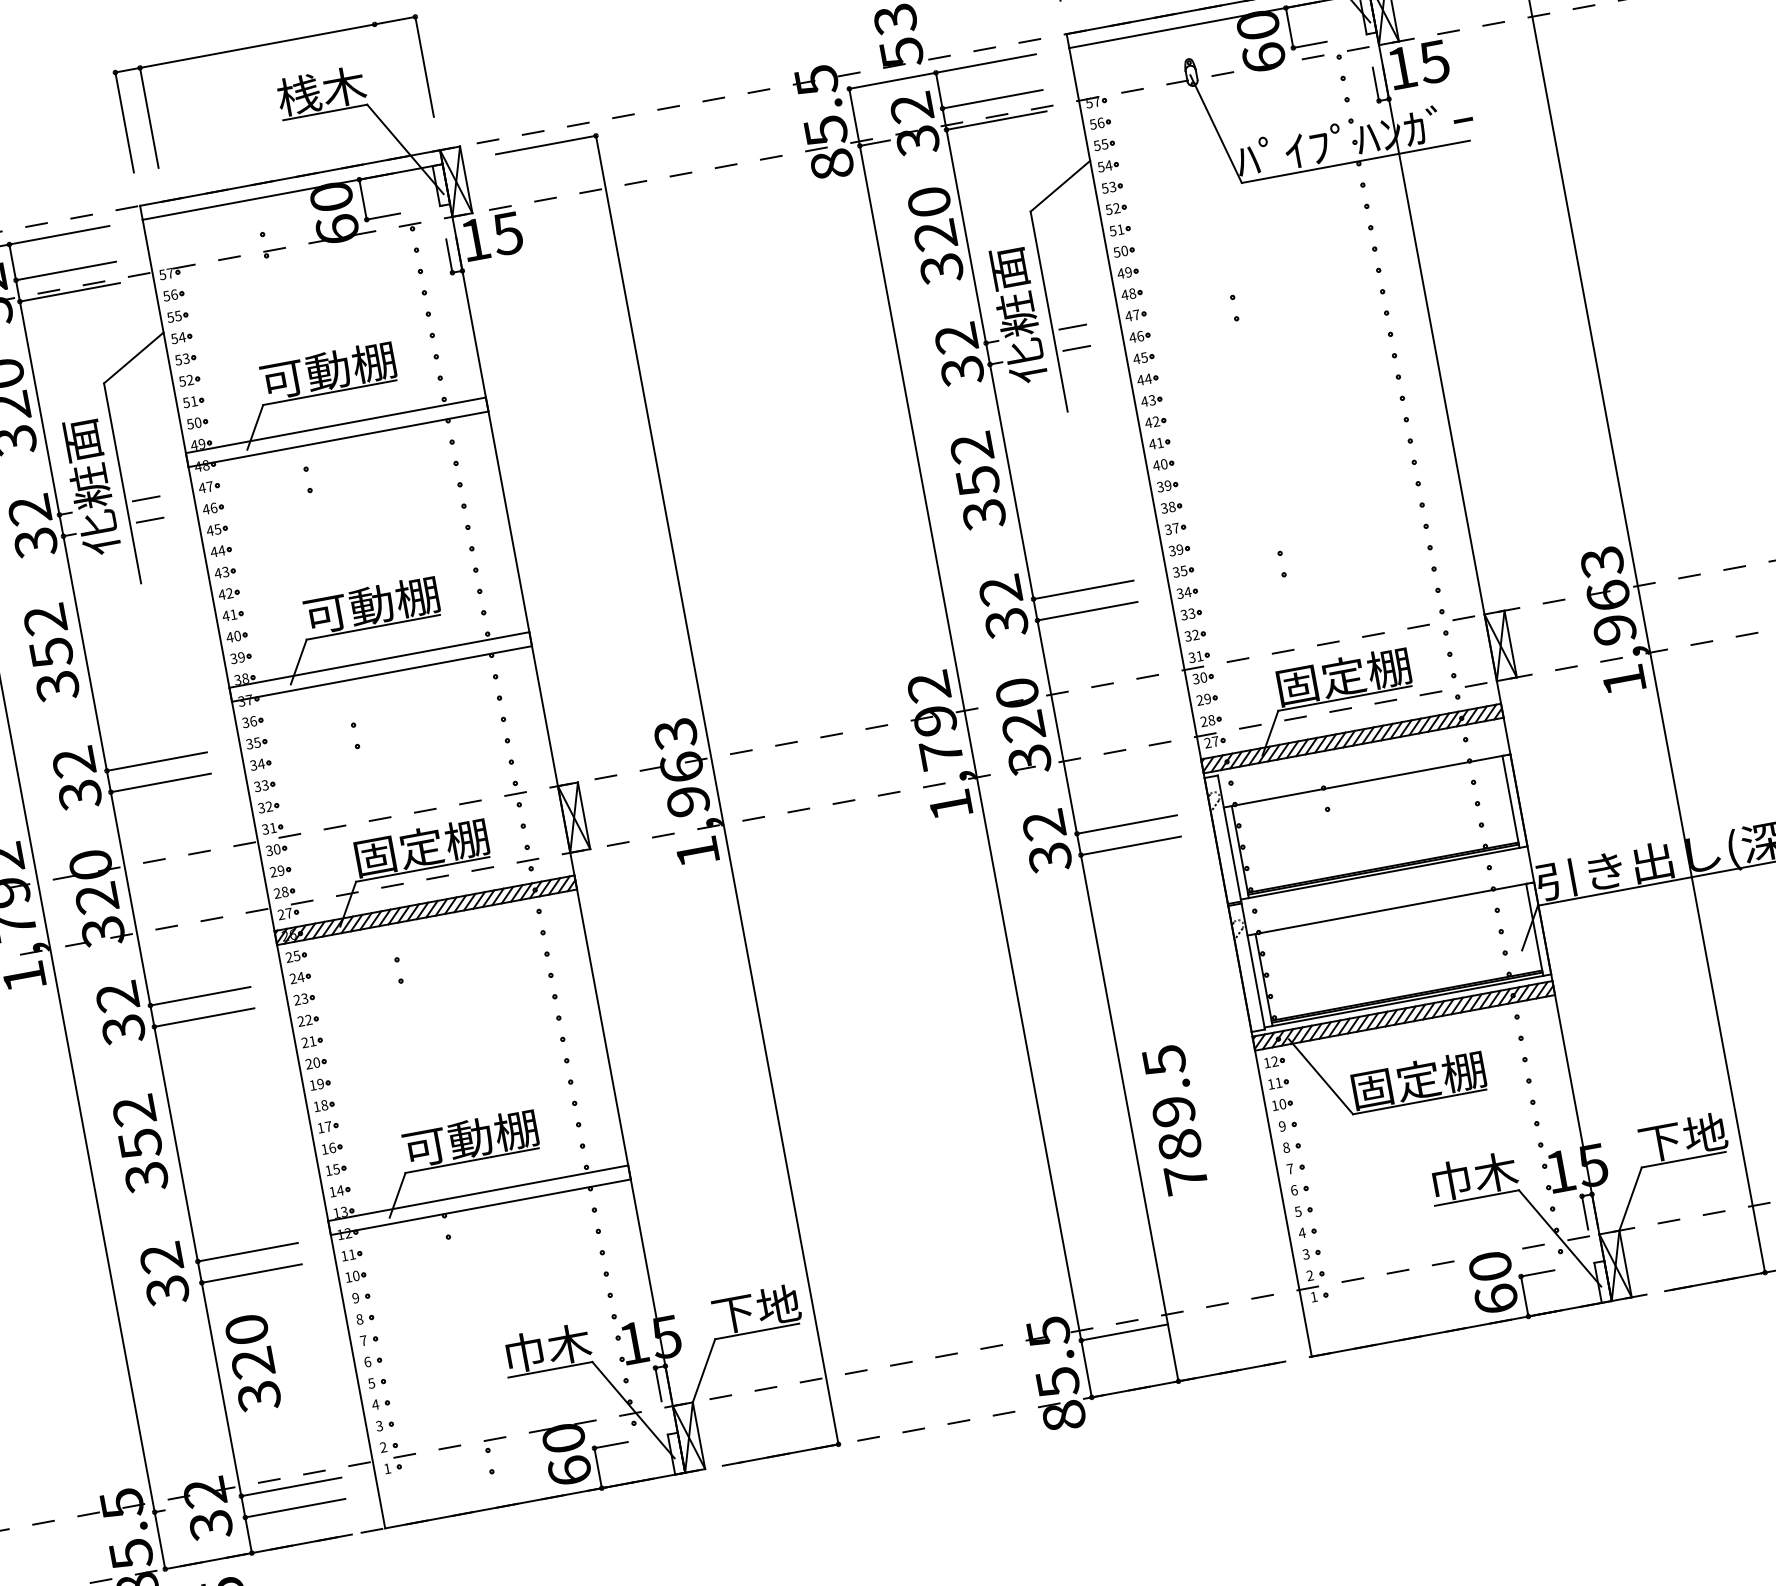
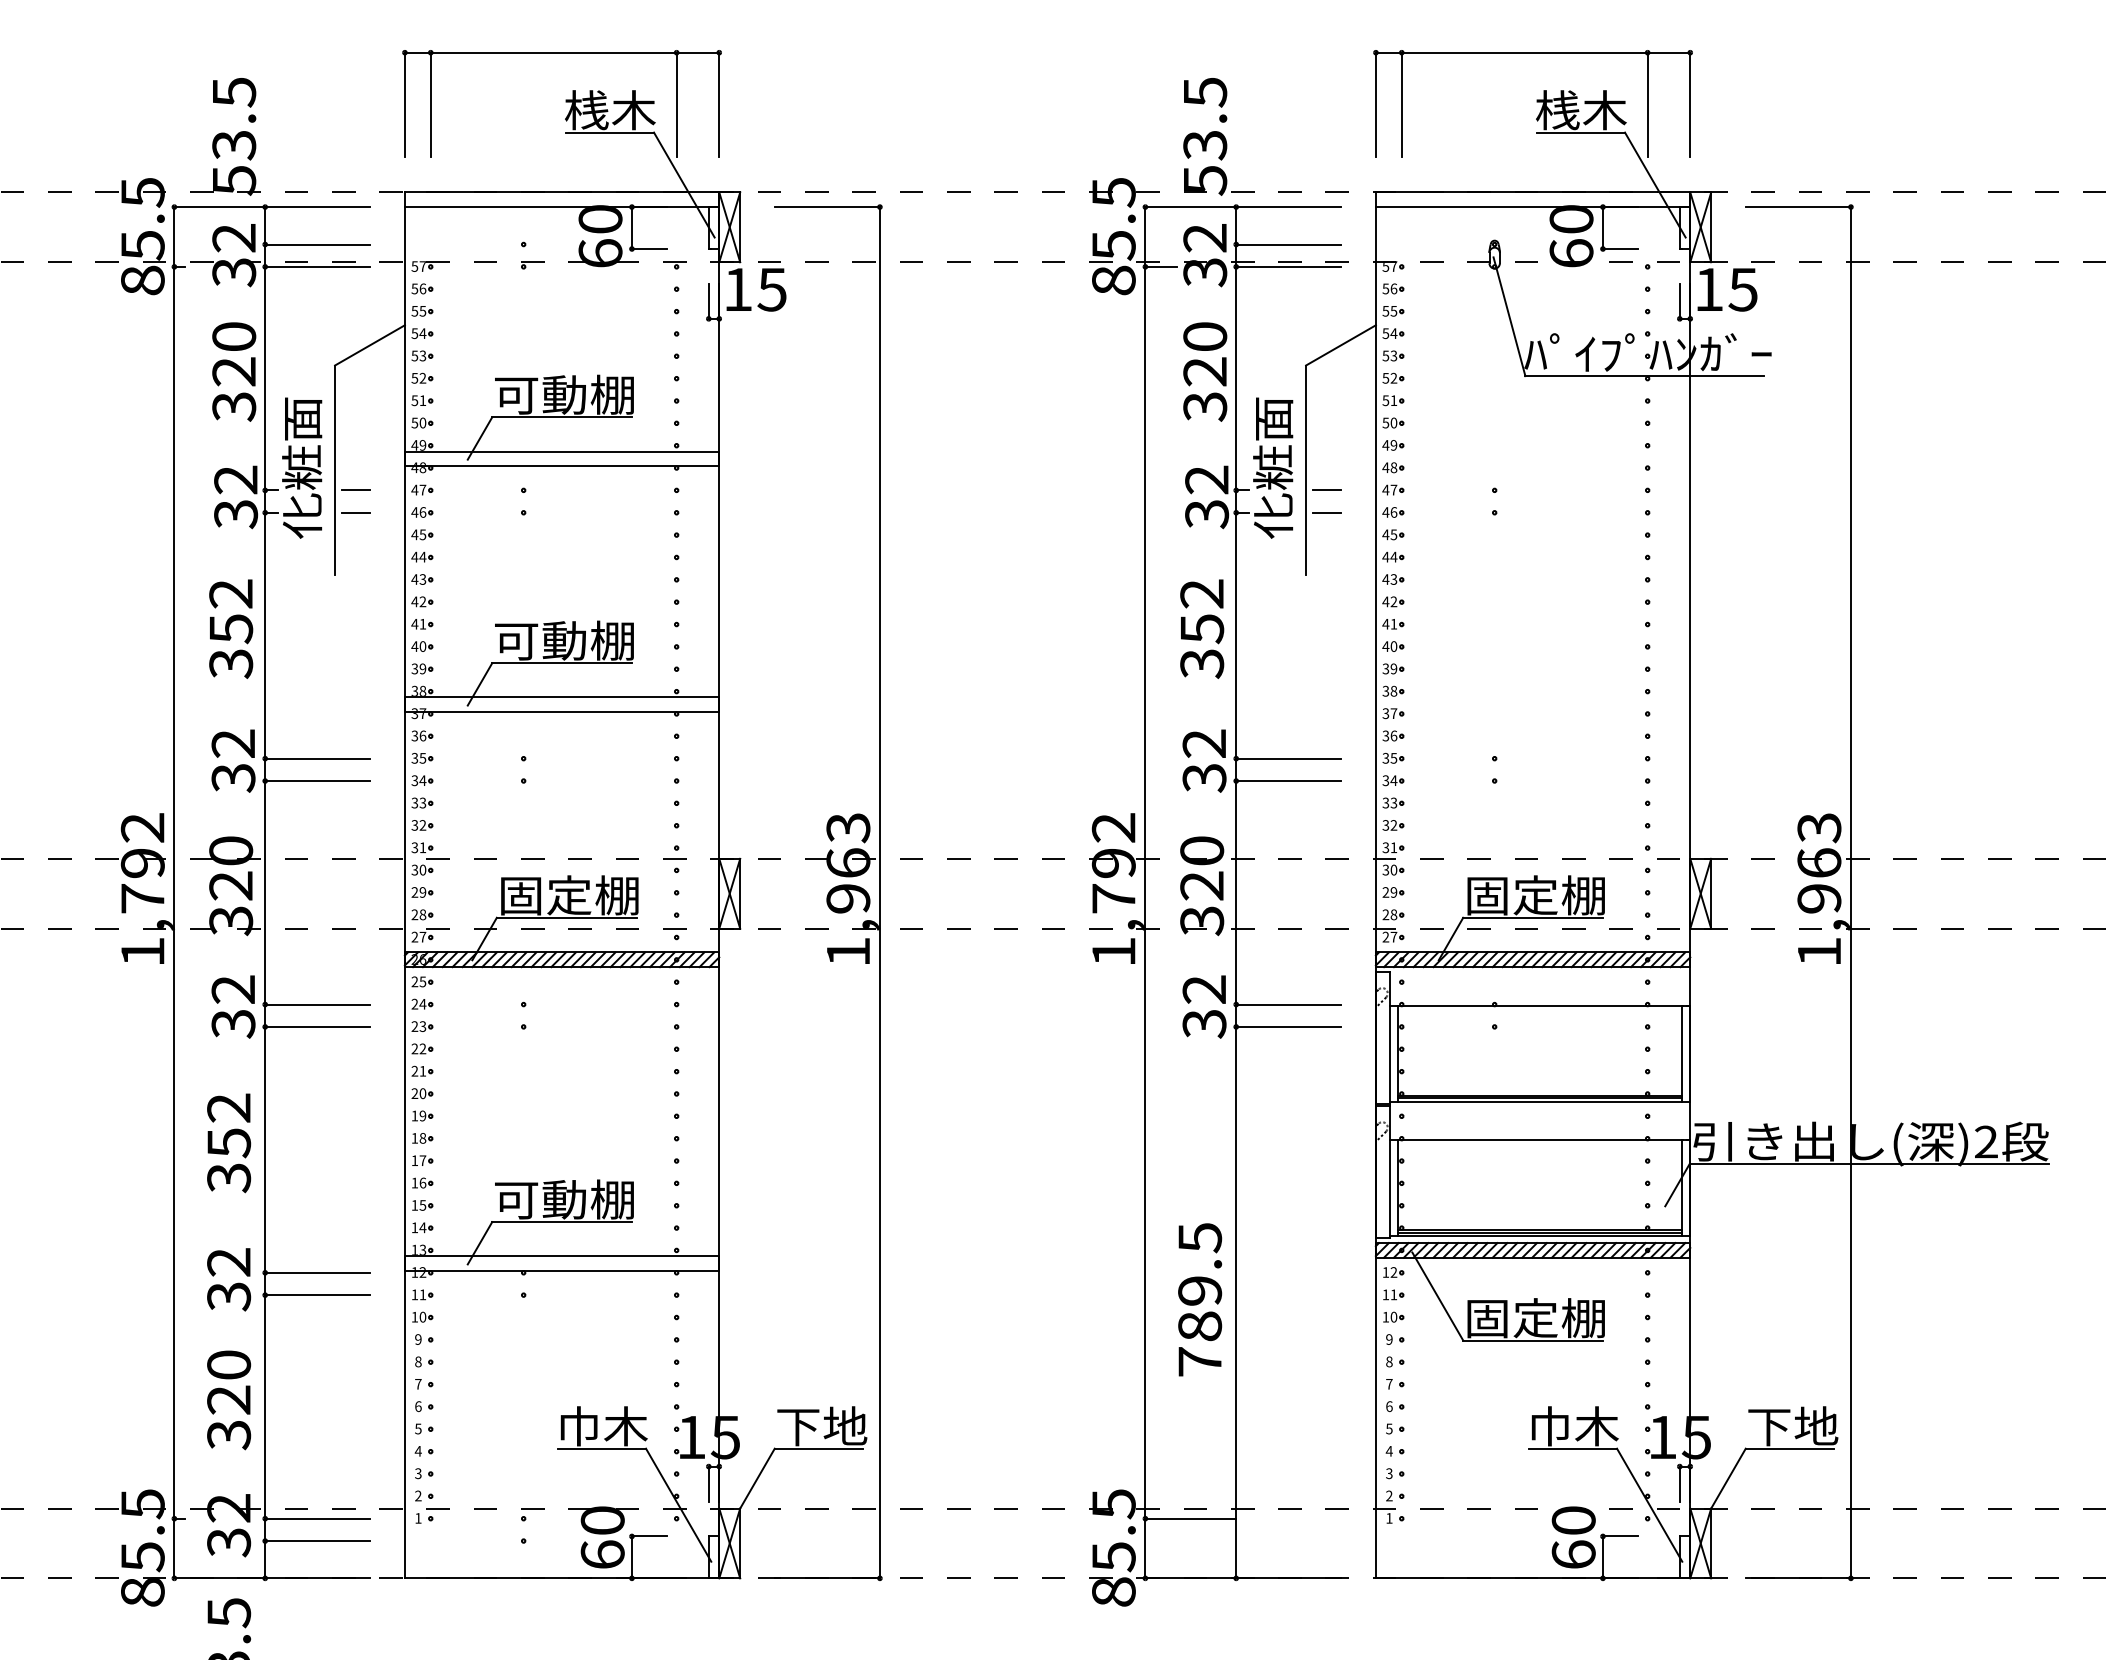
line: (383, 73) -> (676, 104), added
text: (1179, 549) -> (1393, 735), 39 -> 36
text: (1175, 1119) -> (1200, 1299), moved
text: (253, 1363) -> (229, 1400), moved

